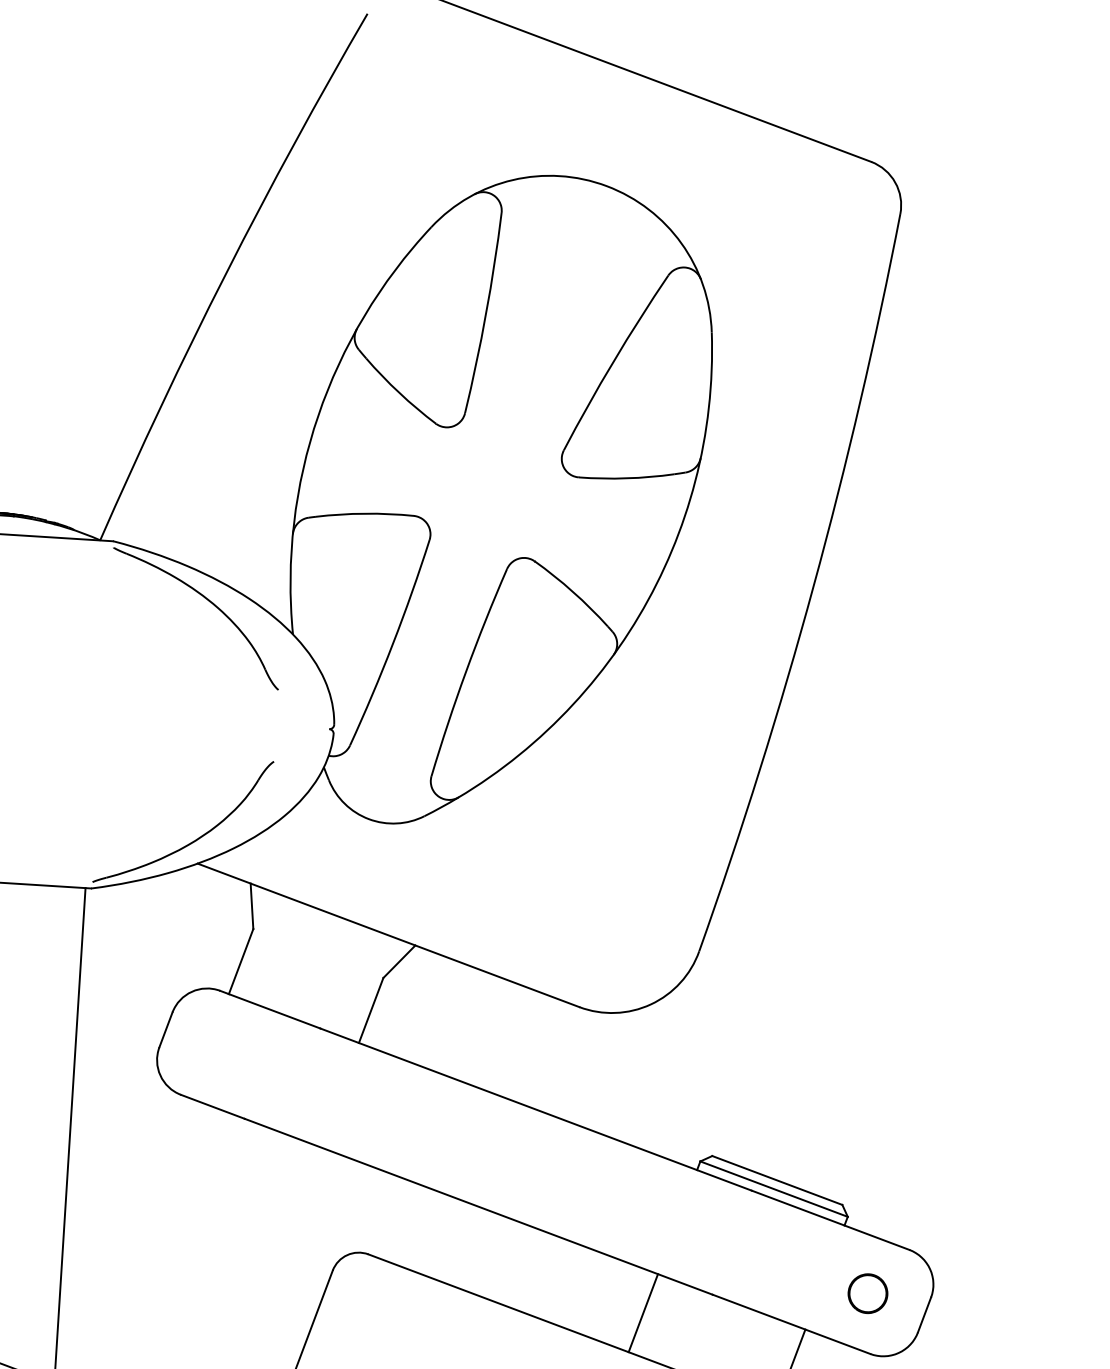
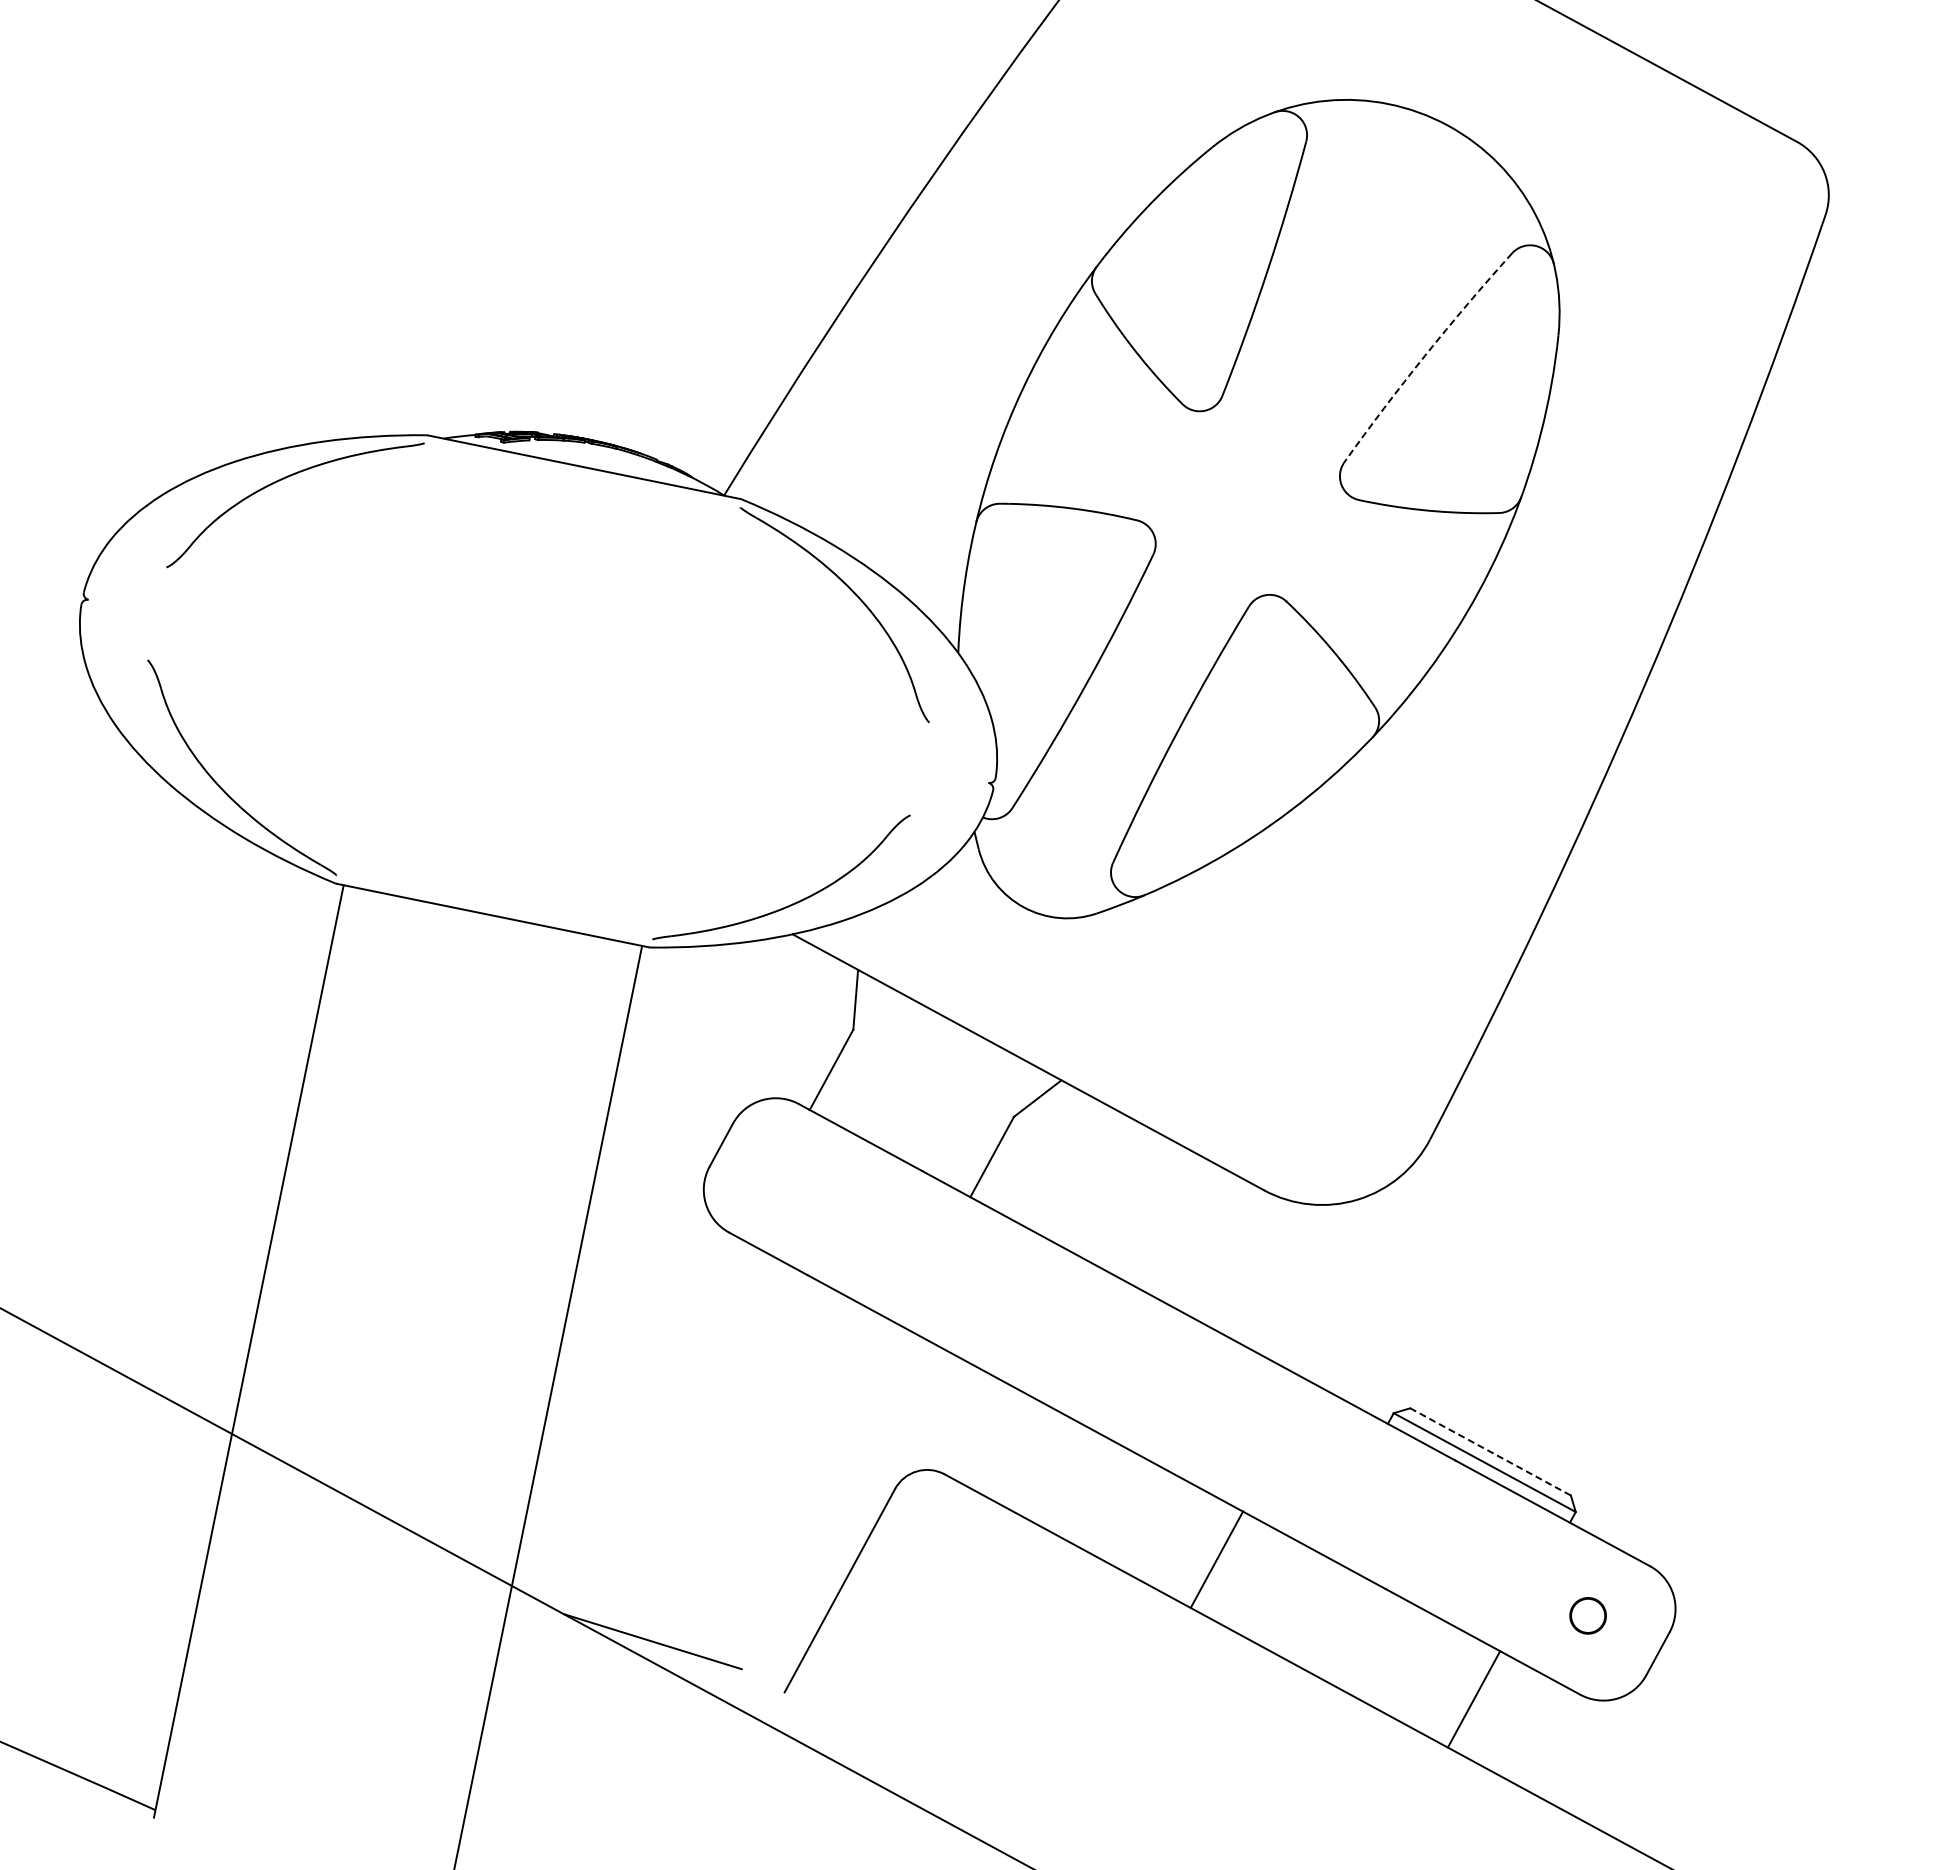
arc: (613, 361) -> (1425, 355), solid -> dashed
line: (777, 1180) -> (1490, 1451), solid -> dashed
part: (867, 1293) -> (1587, 1615), size x0.7
line: (642, 1313) -> (1216, 1559), moved

